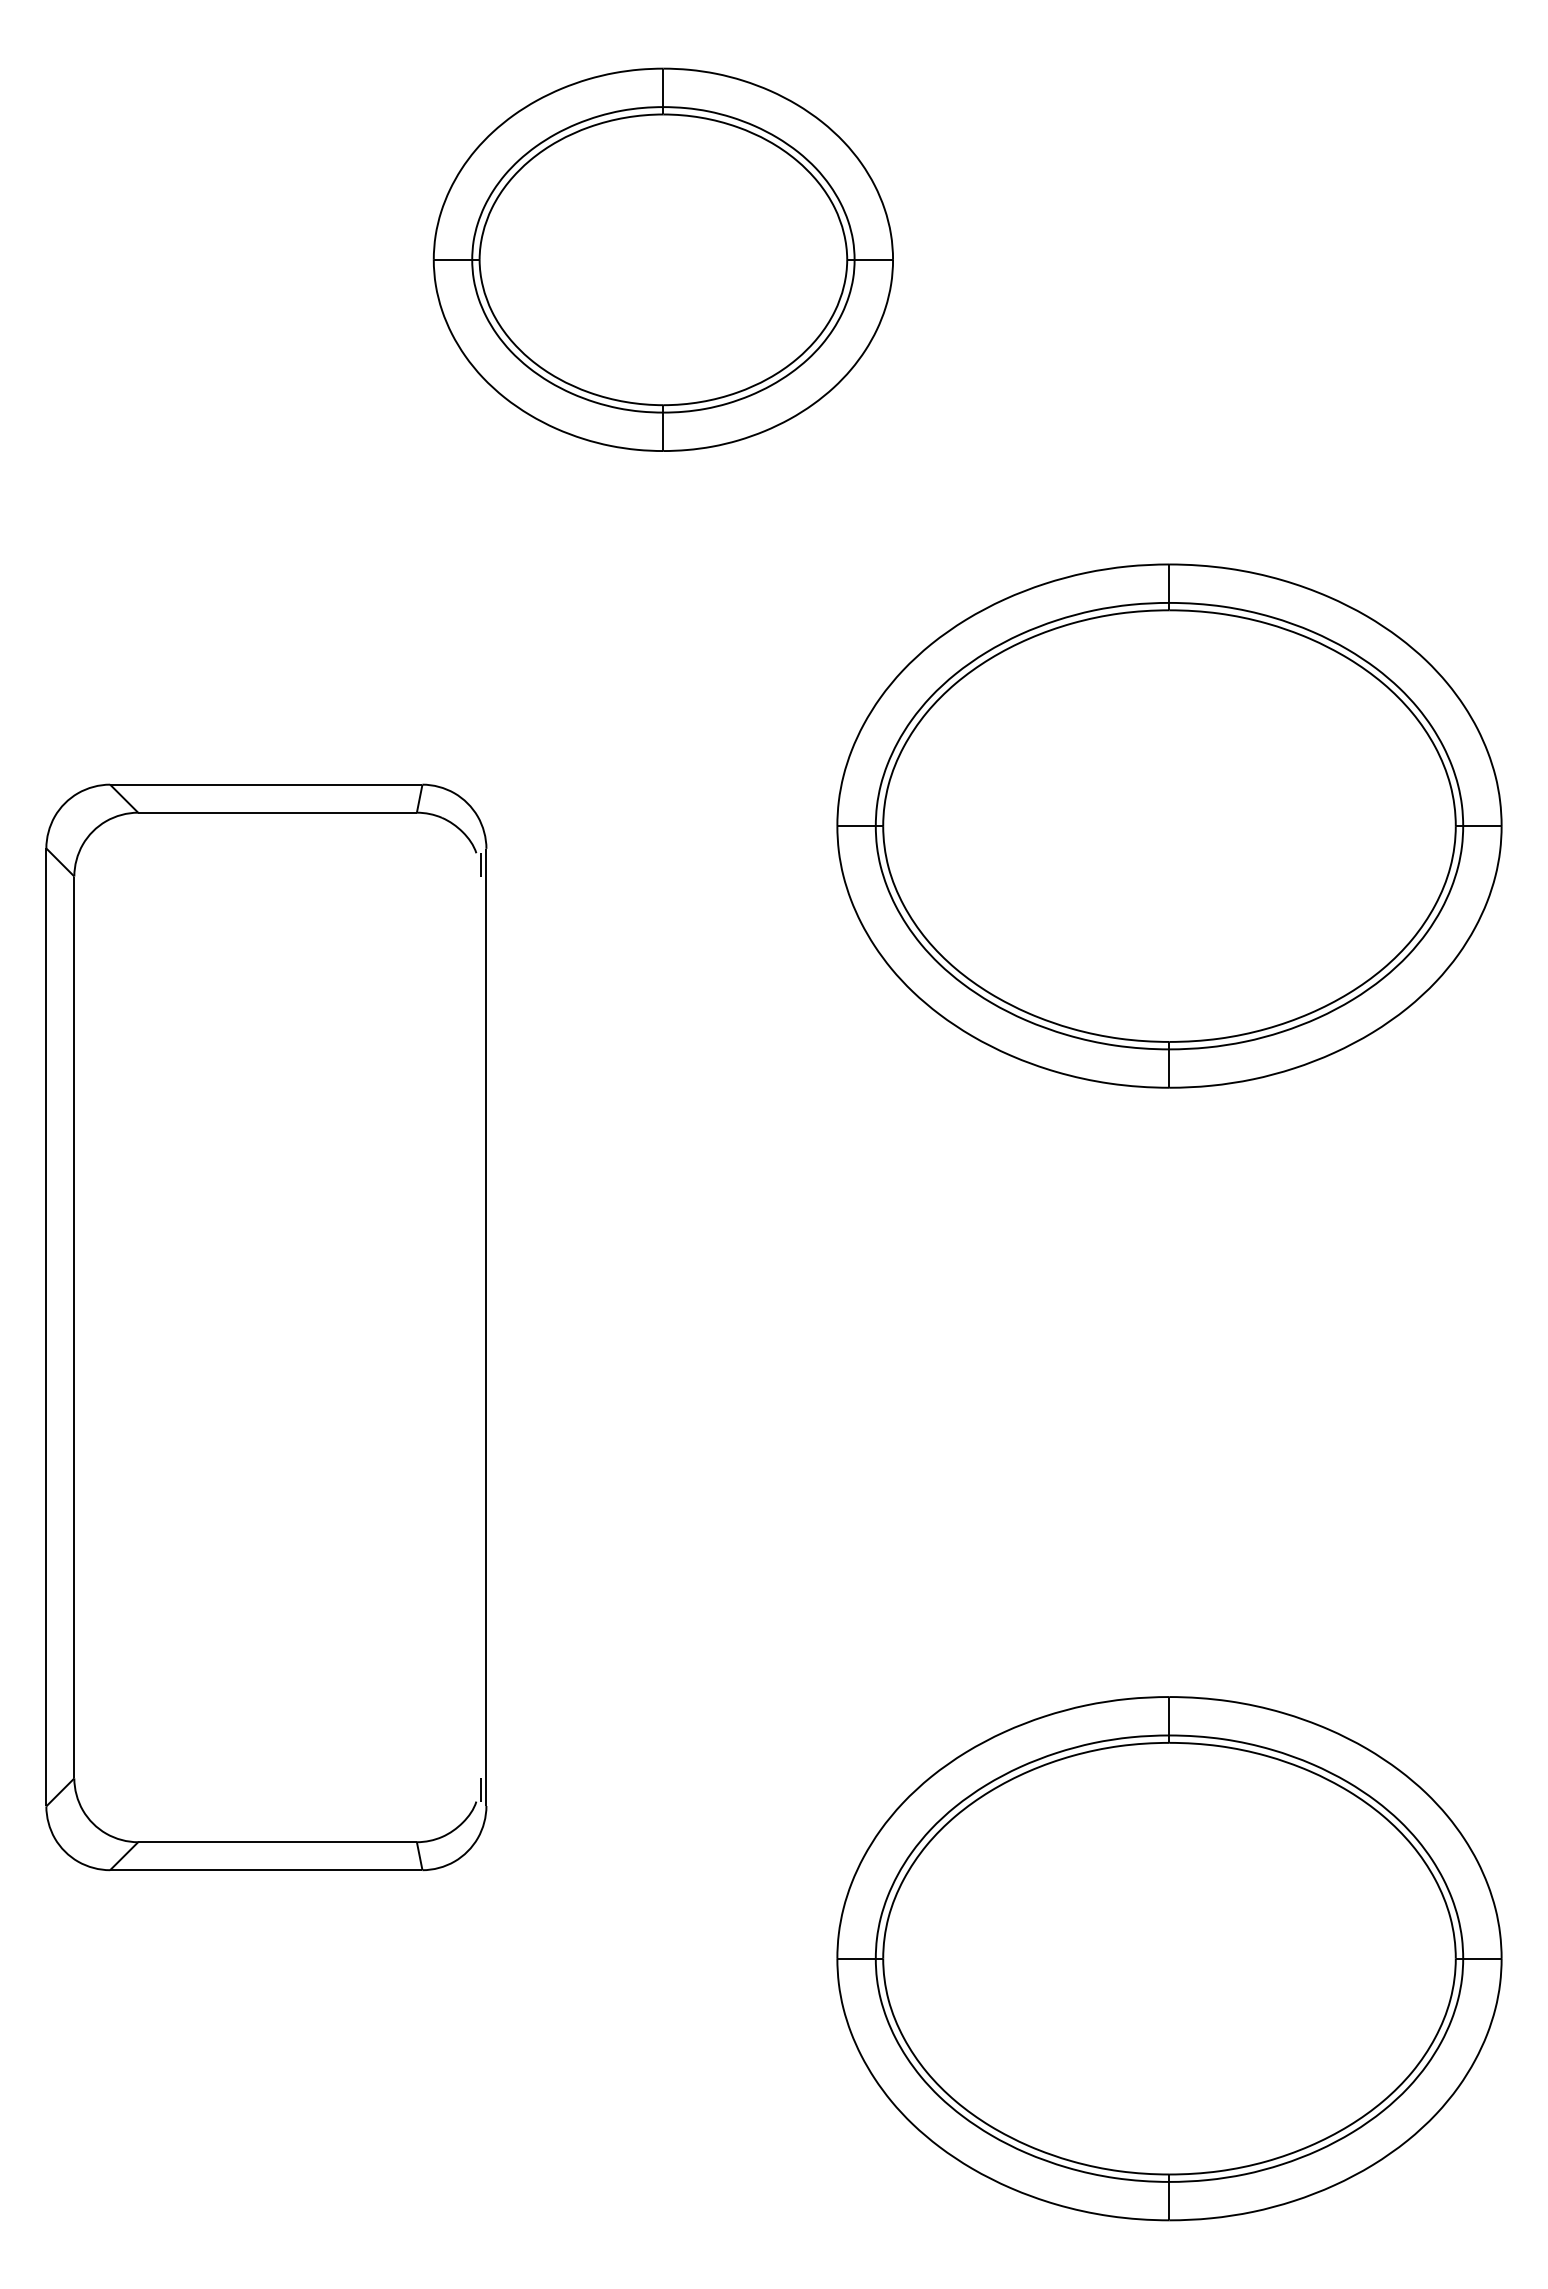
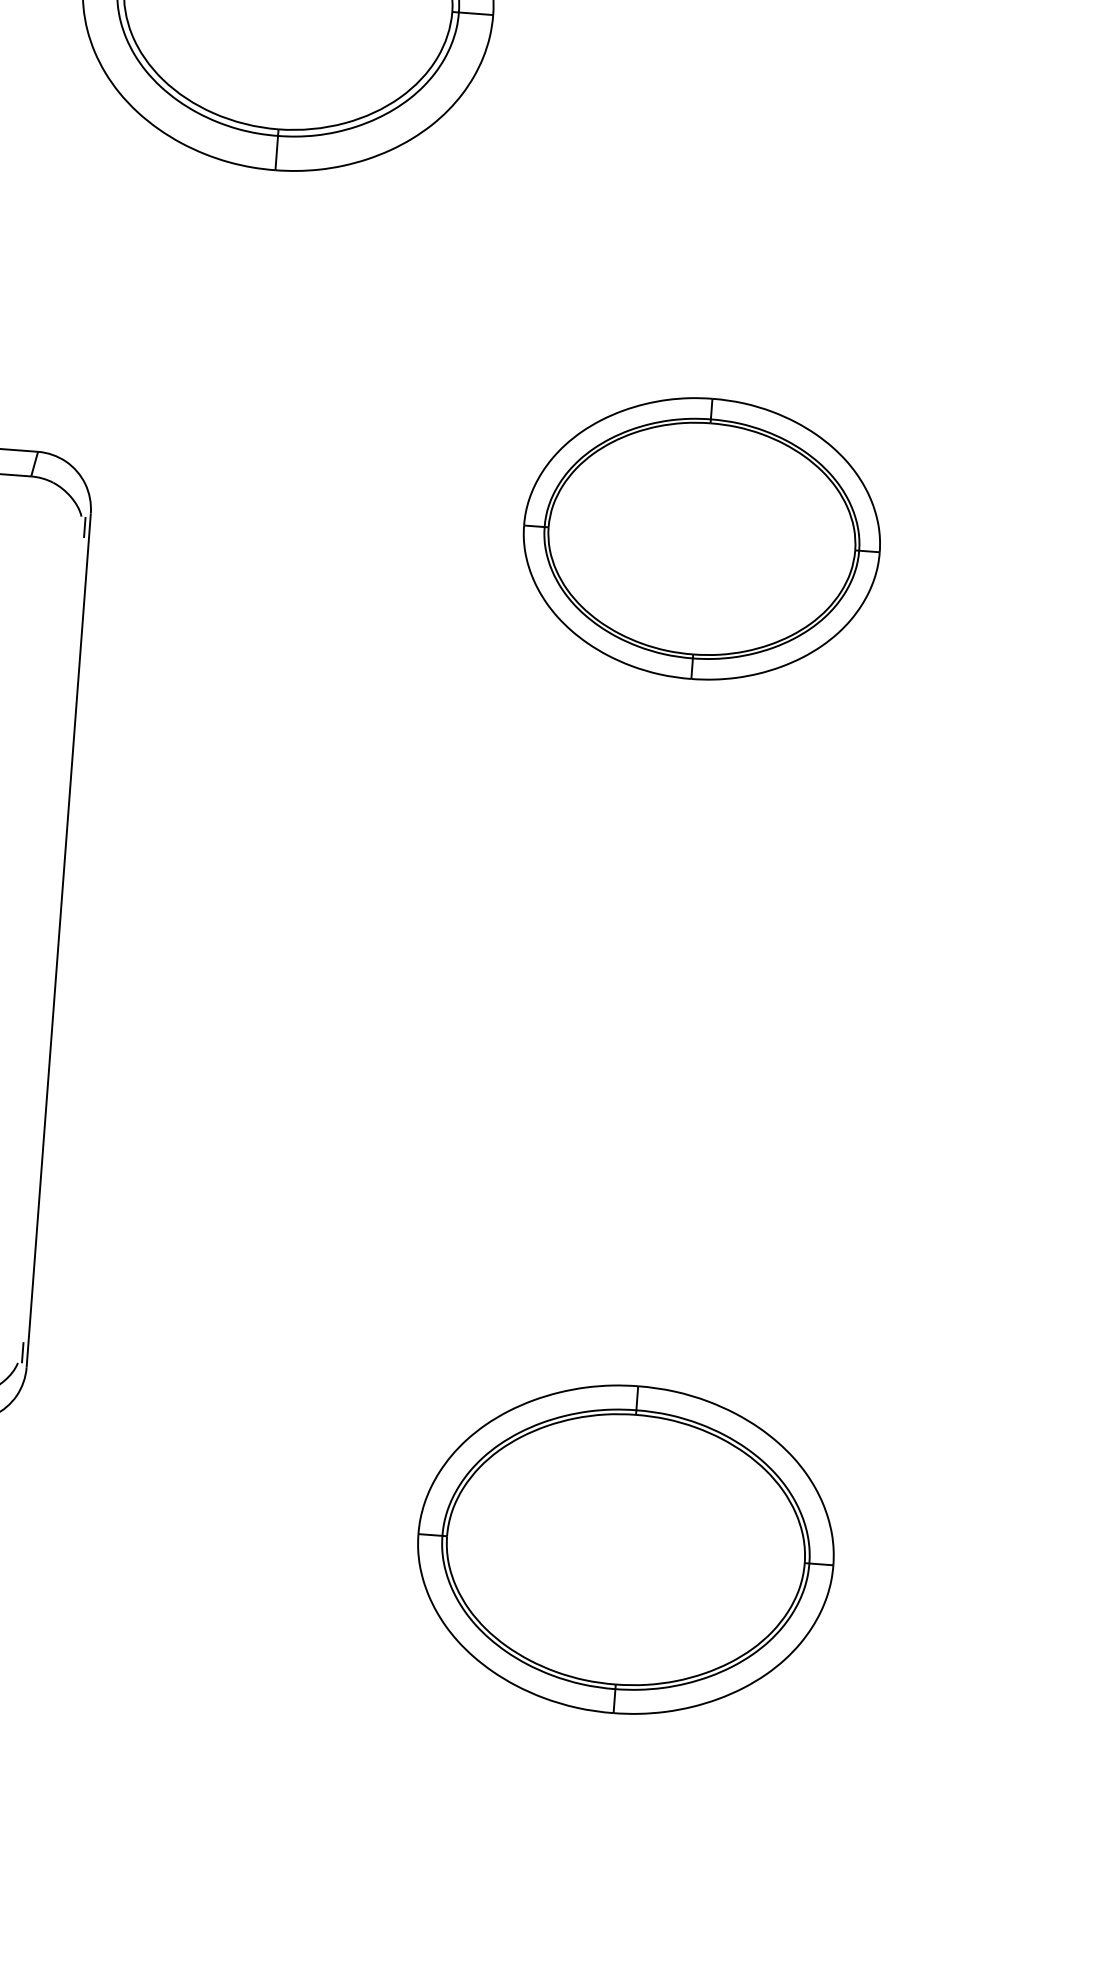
part: (1169, 825) -> (701, 538), size x0.6
part: (1169, 1958) -> (625, 1549), size x0.7

